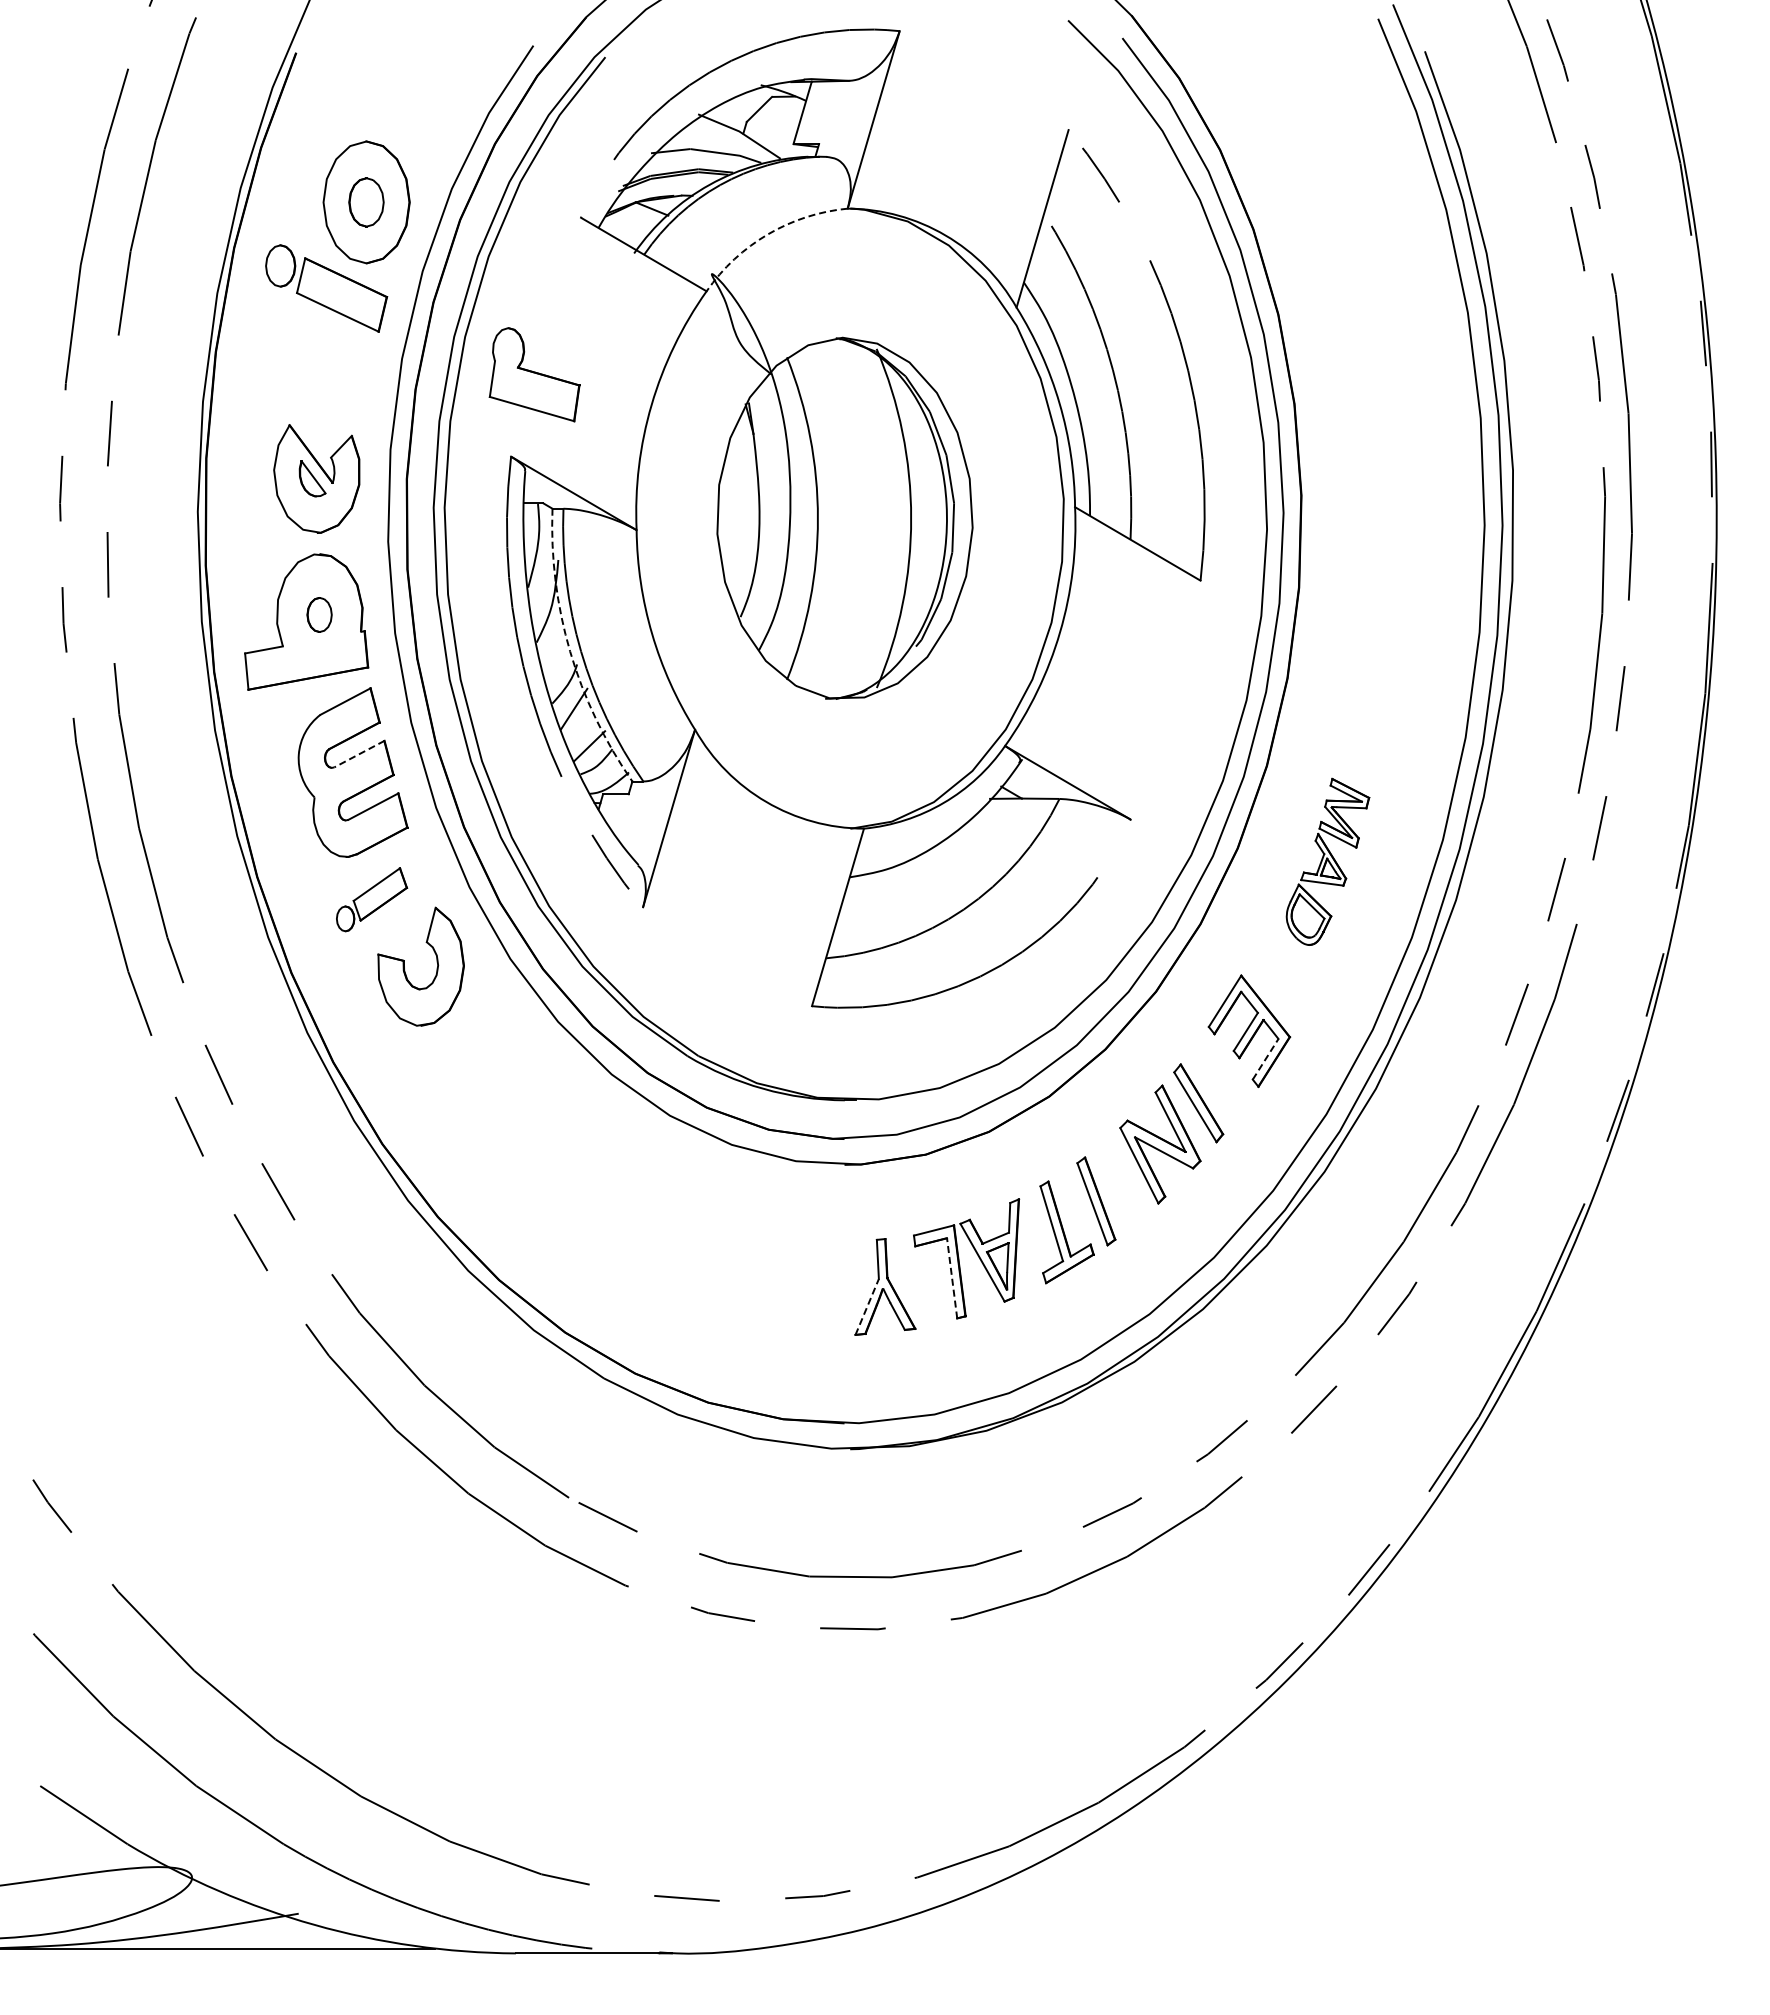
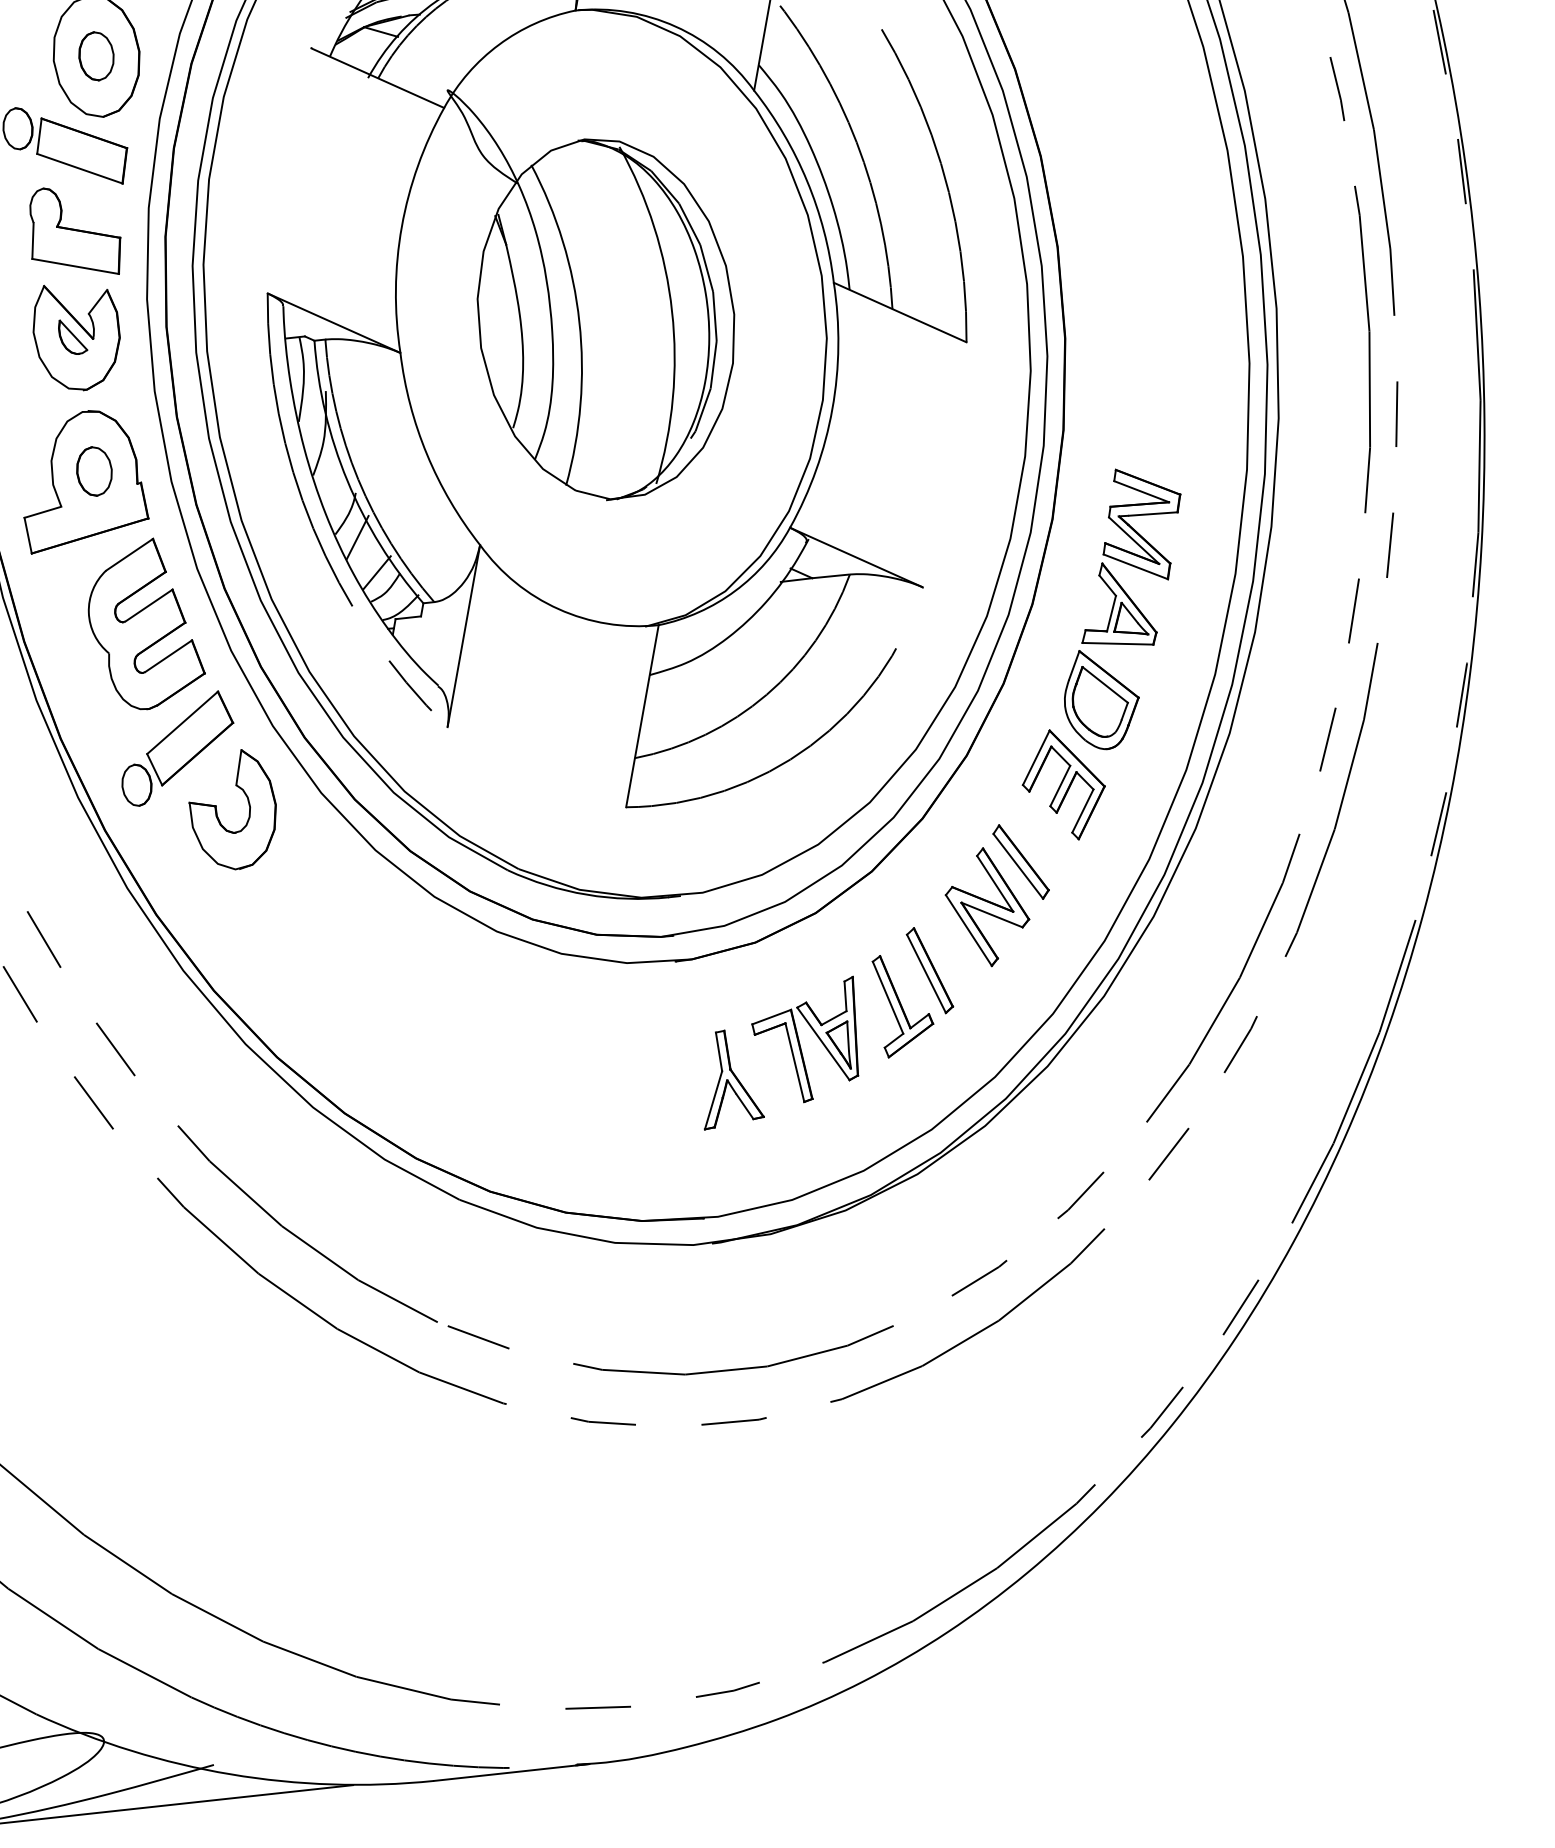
arc: (768, 234) -> (499, 44), dashed -> solid
part: (534, 374) -> (74, 231), moved
part: (319, 614) -> (94, 471), size x1.43
arc: (570, 651) -> (347, 480), dashed -> solid
line: (359, 754) -> (149, 605), dashed -> solid
part: (1327, 861) -> (1123, 607), size x1.67
part: (371, 899) -> (176, 748), size x1.67
line: (1265, 1058) -> (1082, 810), dashed -> solid
line: (952, 1277) -> (795, 1061), dashed -> solid
line: (867, 1306) -> (713, 1099), dashed -> solid

